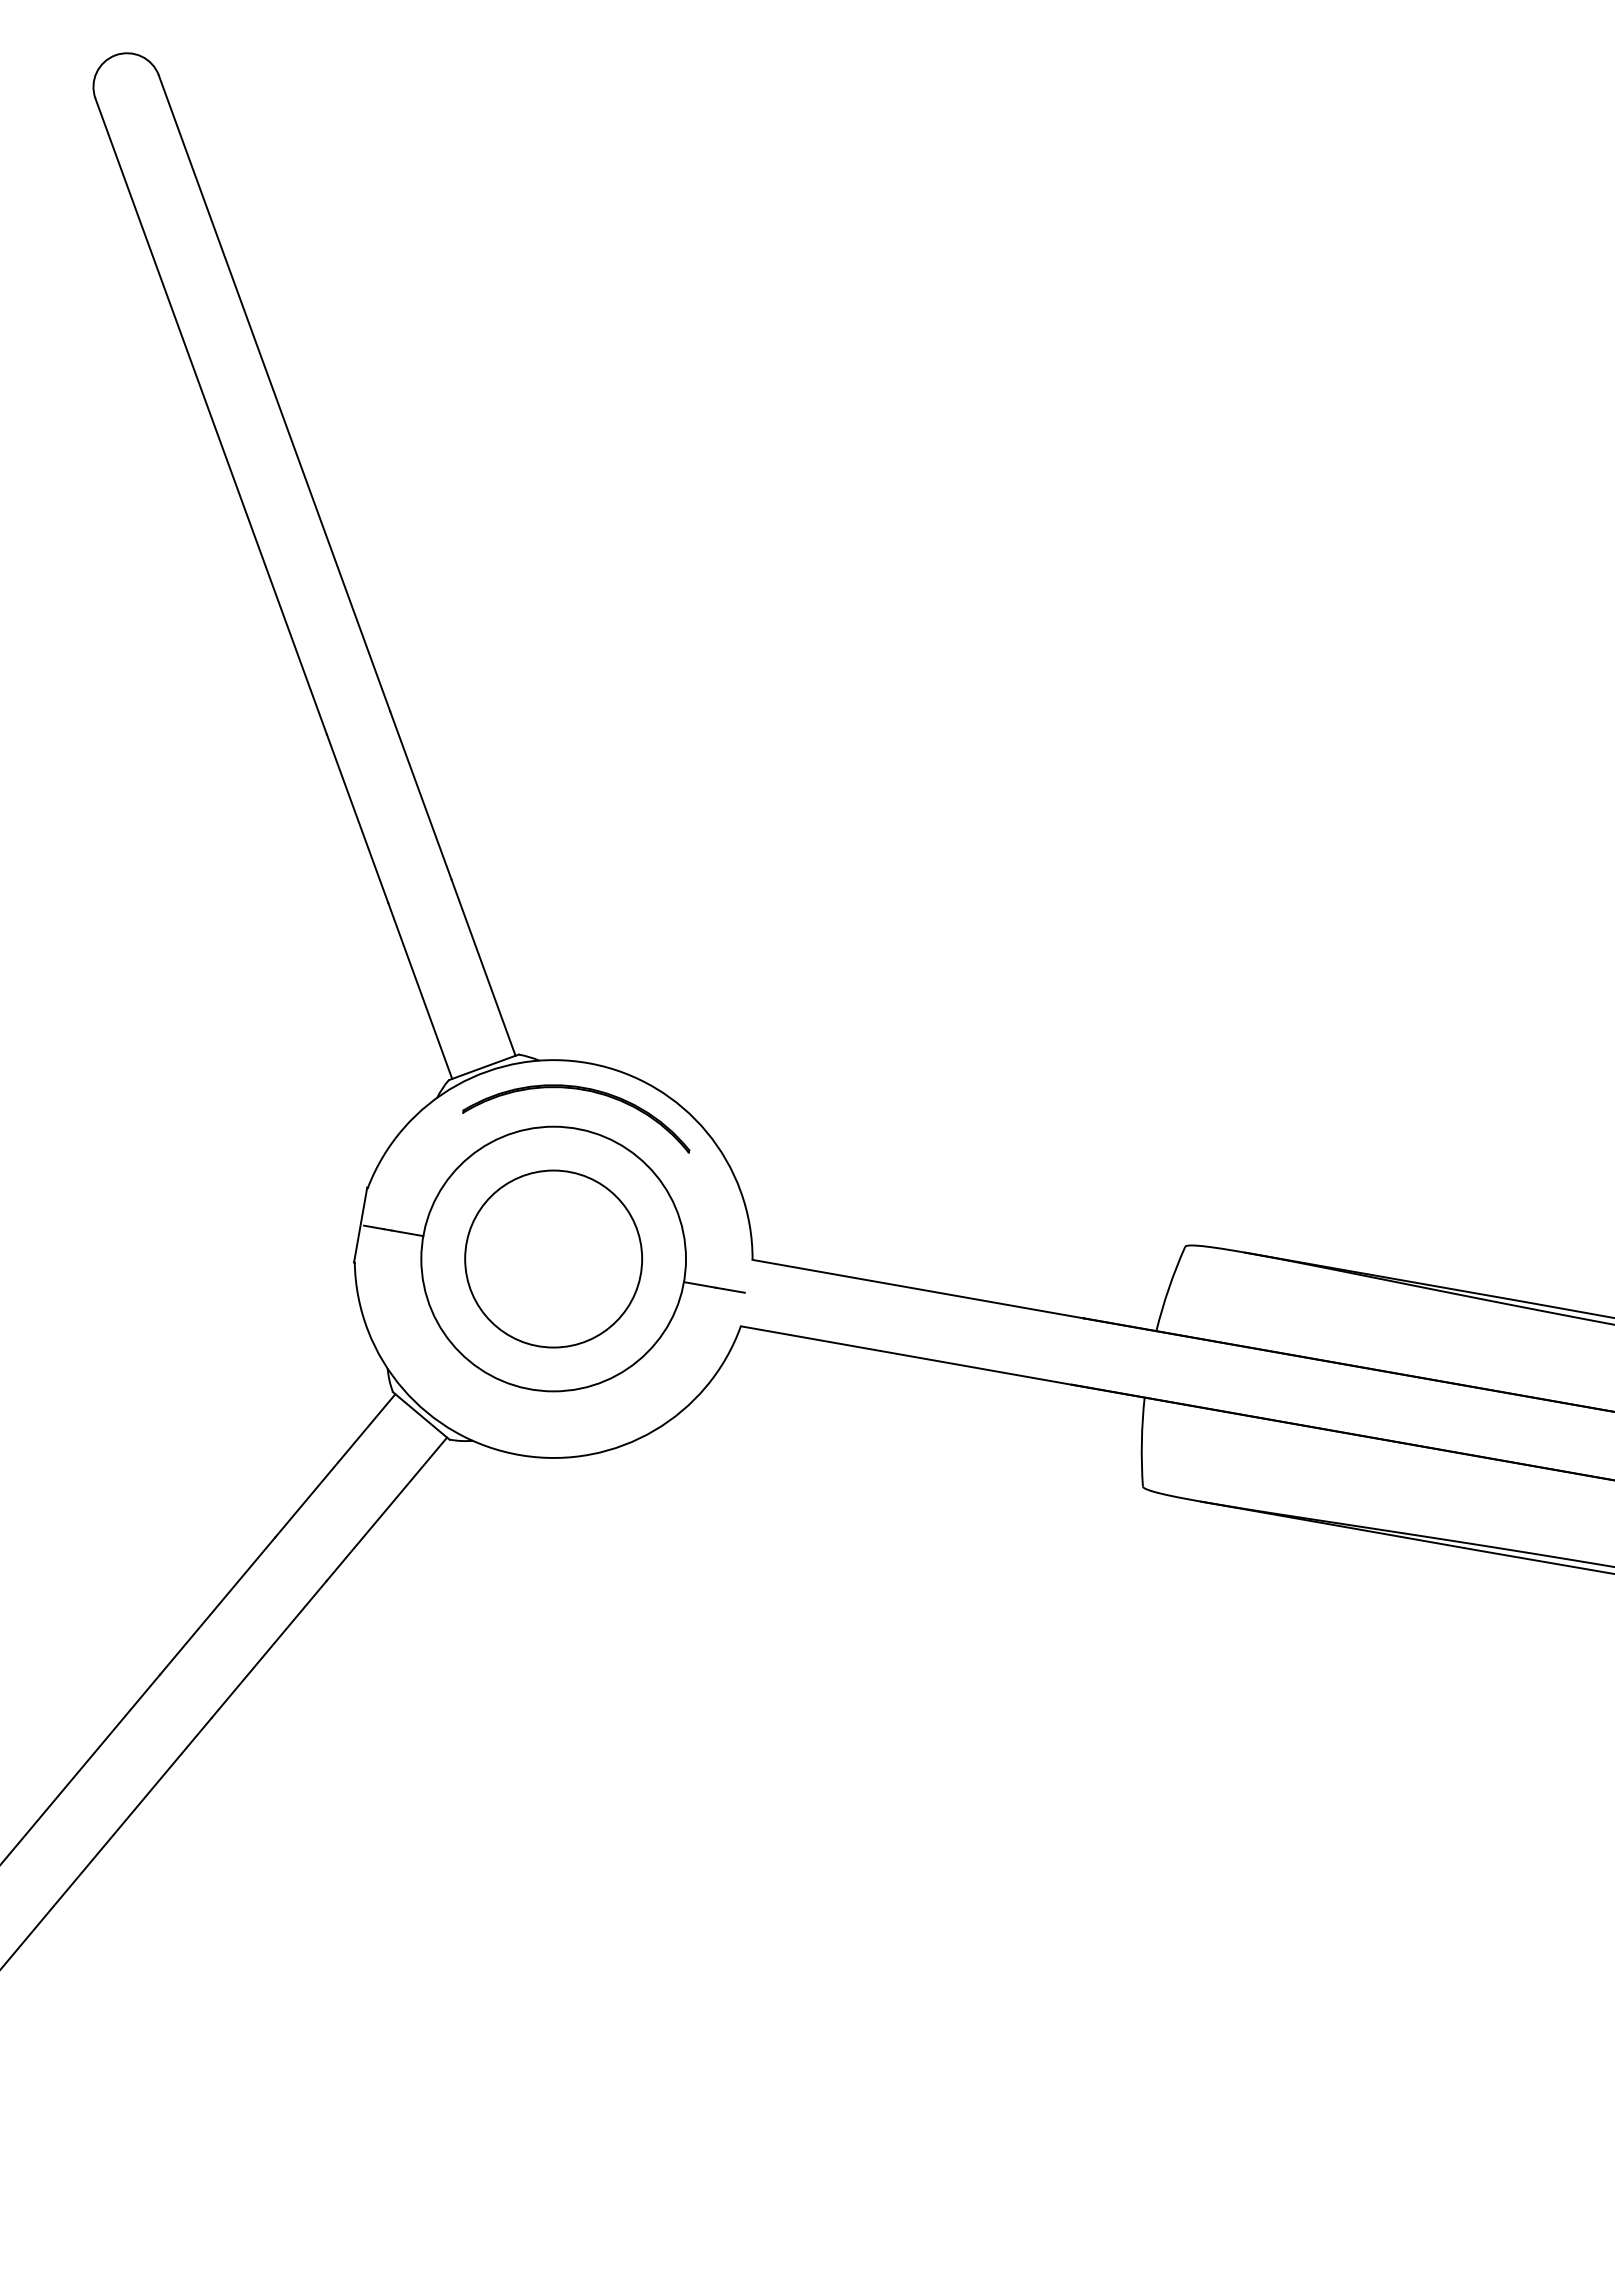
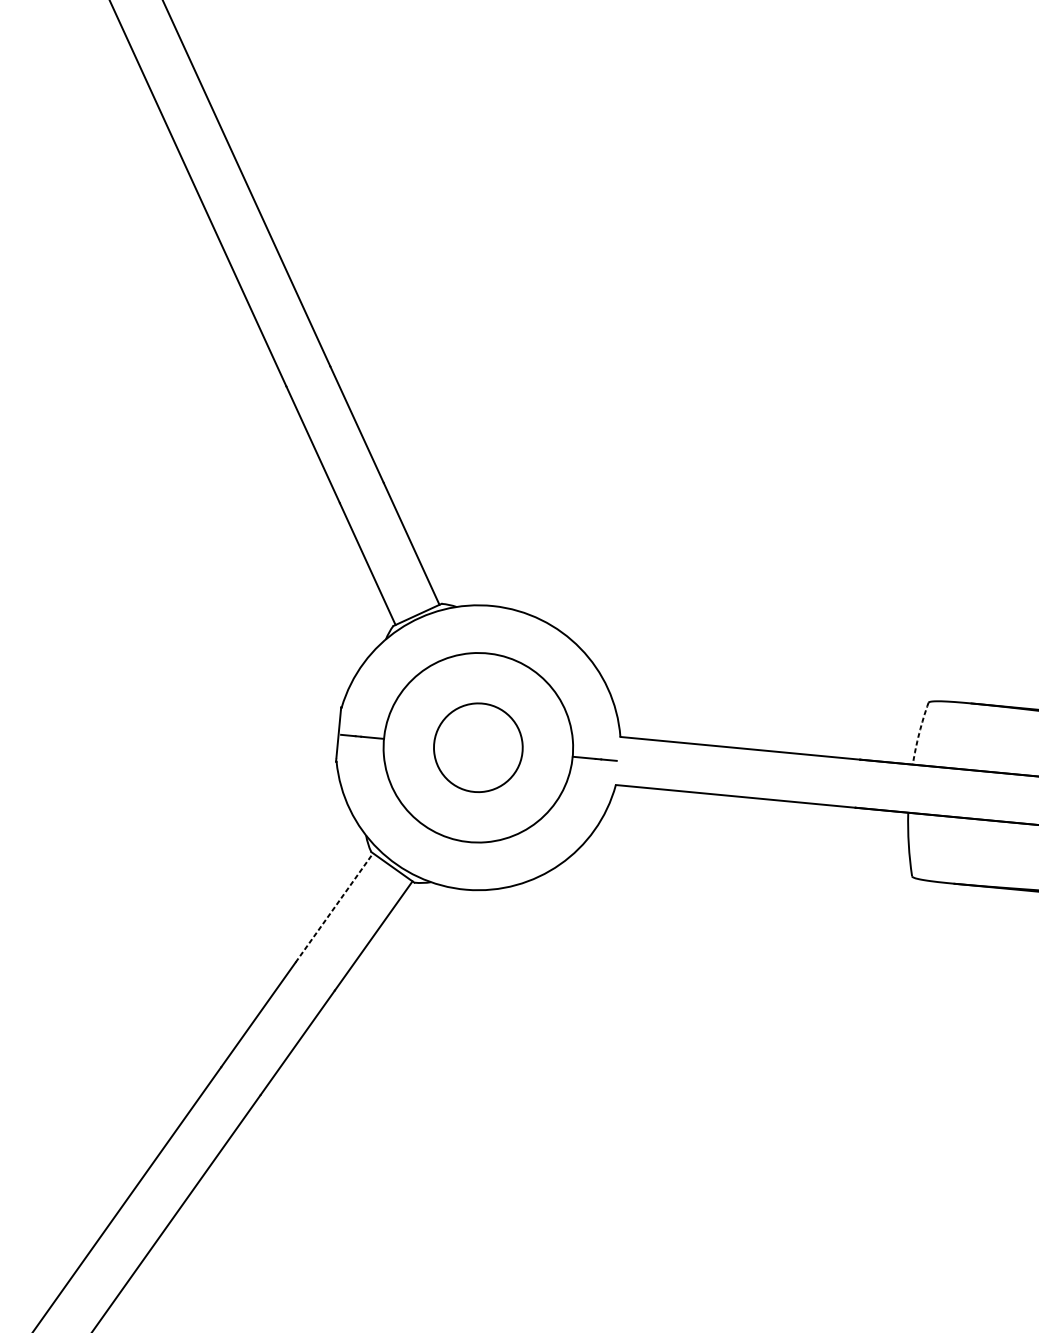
part: (580, 1090) -> (487, 625), removed
circle: (553, 1258) -> (478, 747), size x0.7
arc: (1168, 1288) -> (918, 733), solid -> dashed
line: (335, 1465) -> (334, 907), solid -> dashed

